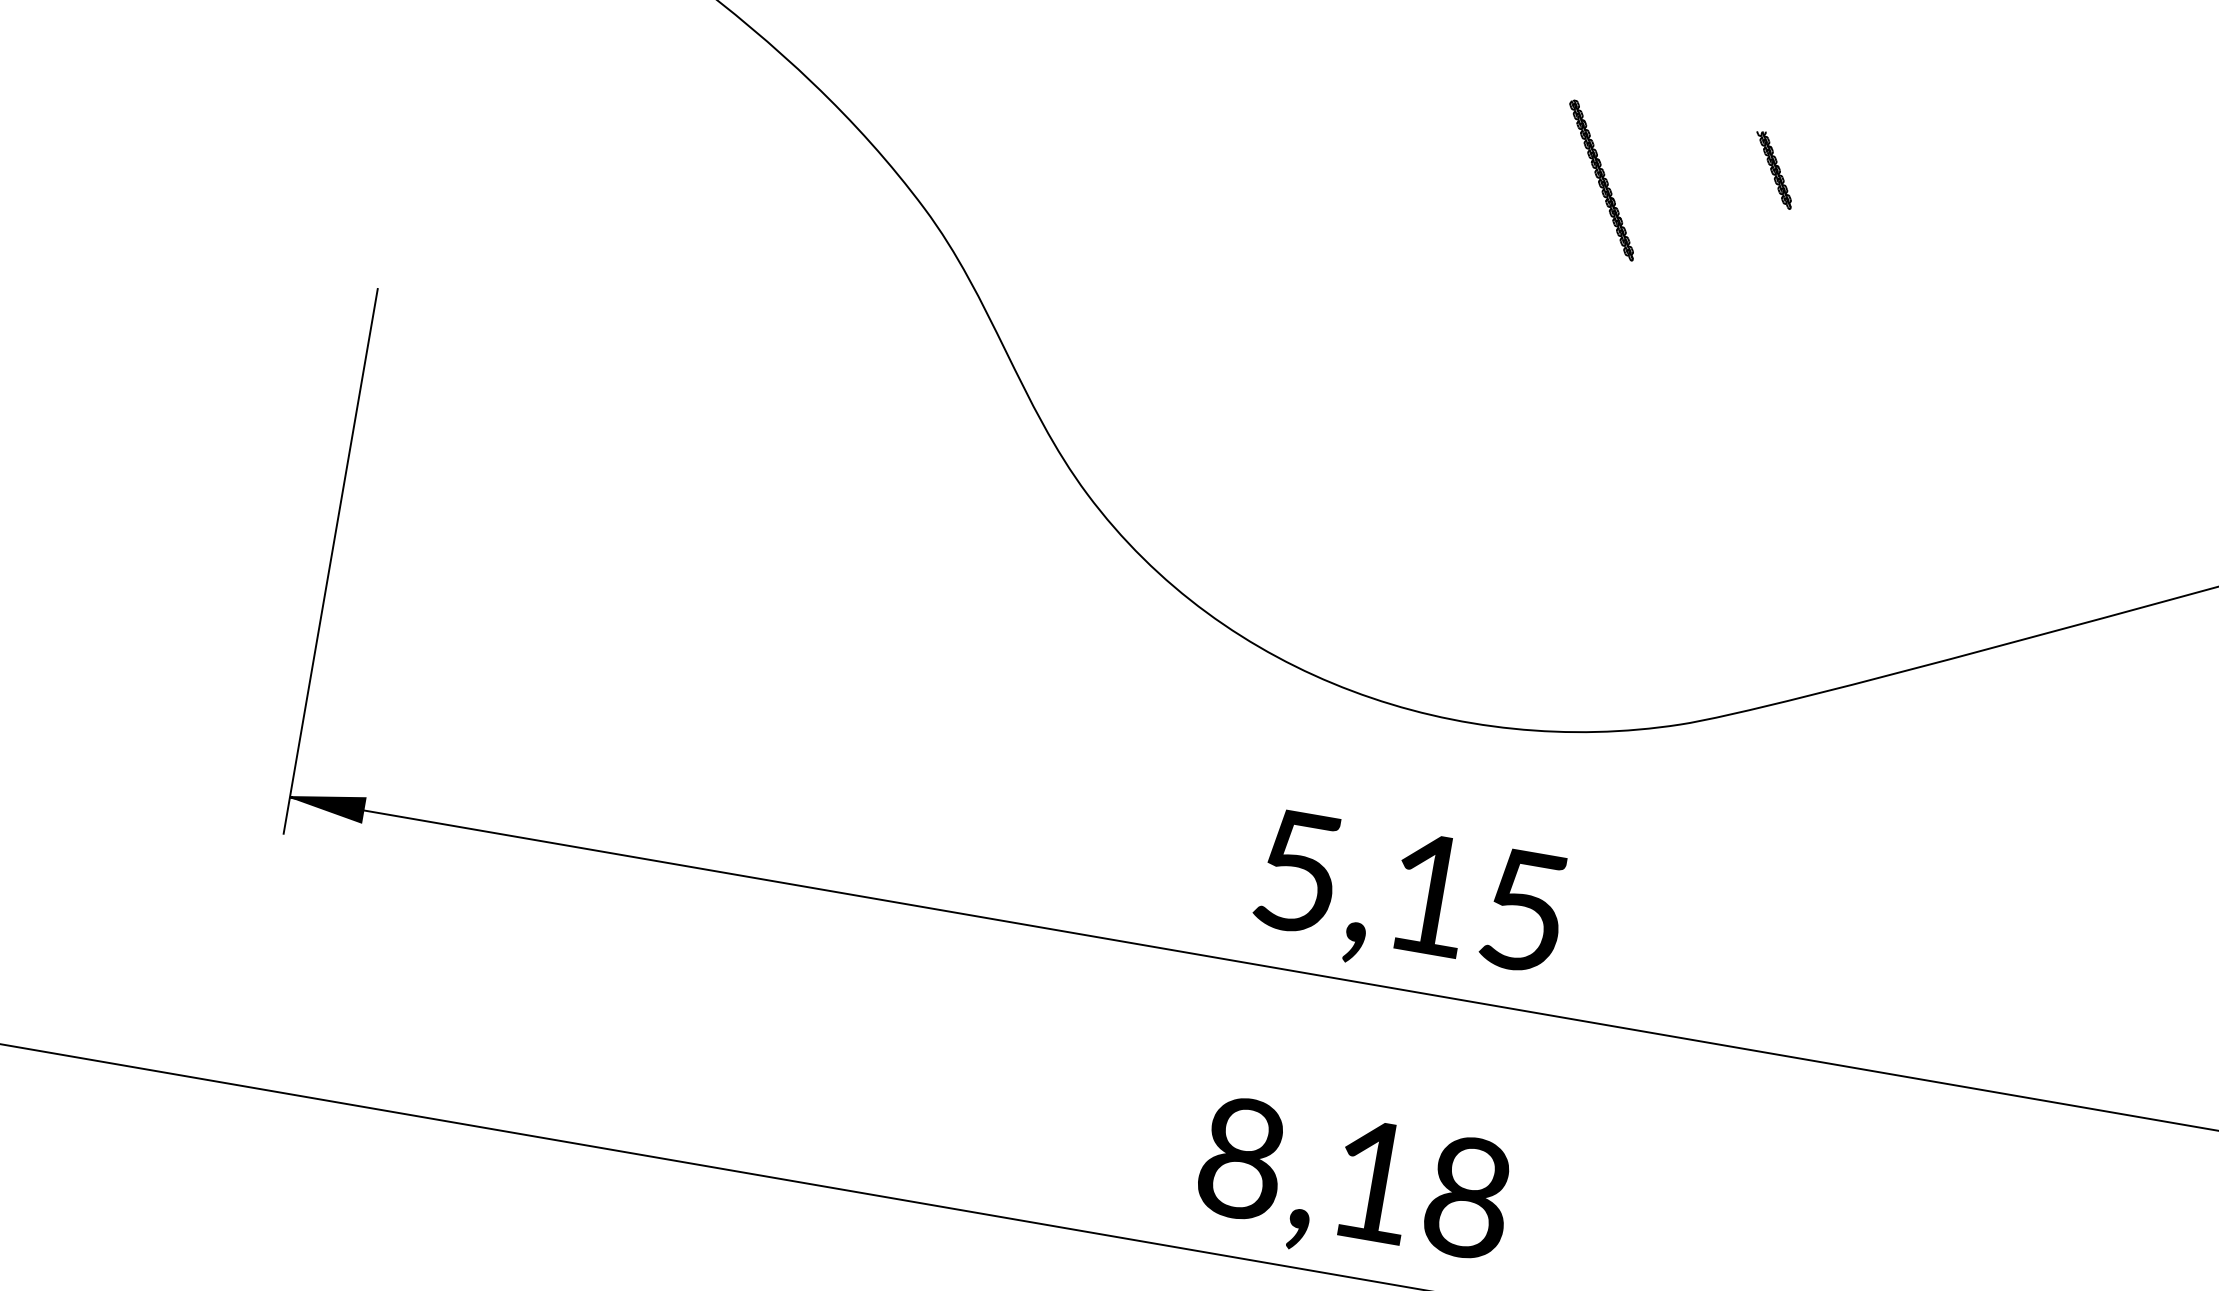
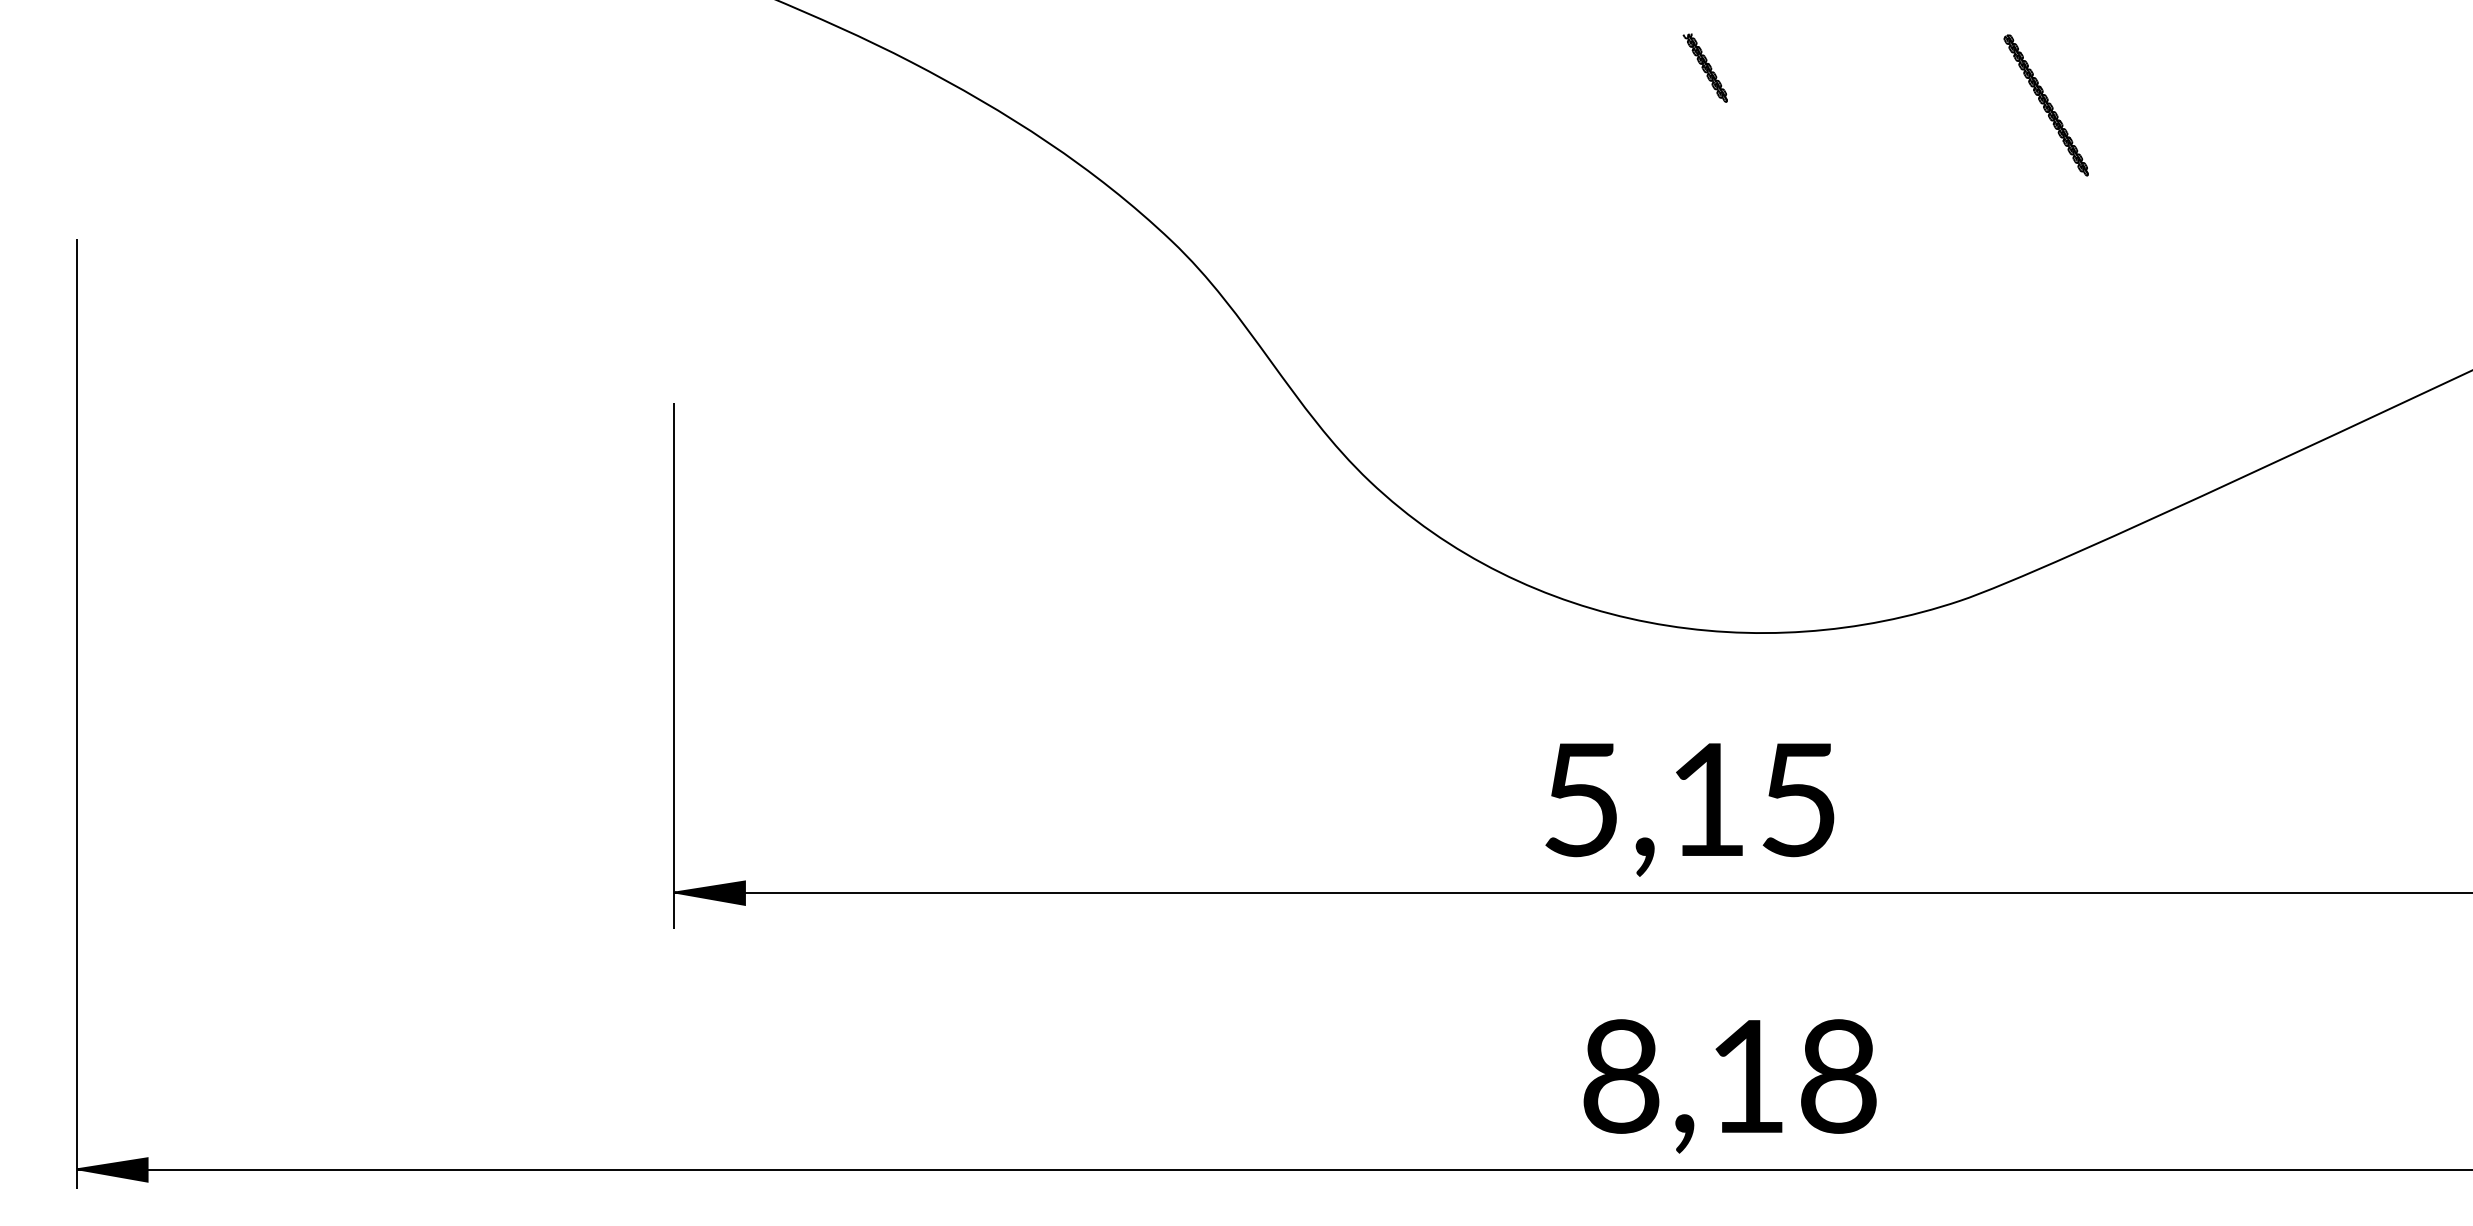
part: (1773, 169) -> (1704, 67), moved
part: (1600, 180) -> (2045, 105), moved
text: (1408, 901) -> (1689, 809), moved

